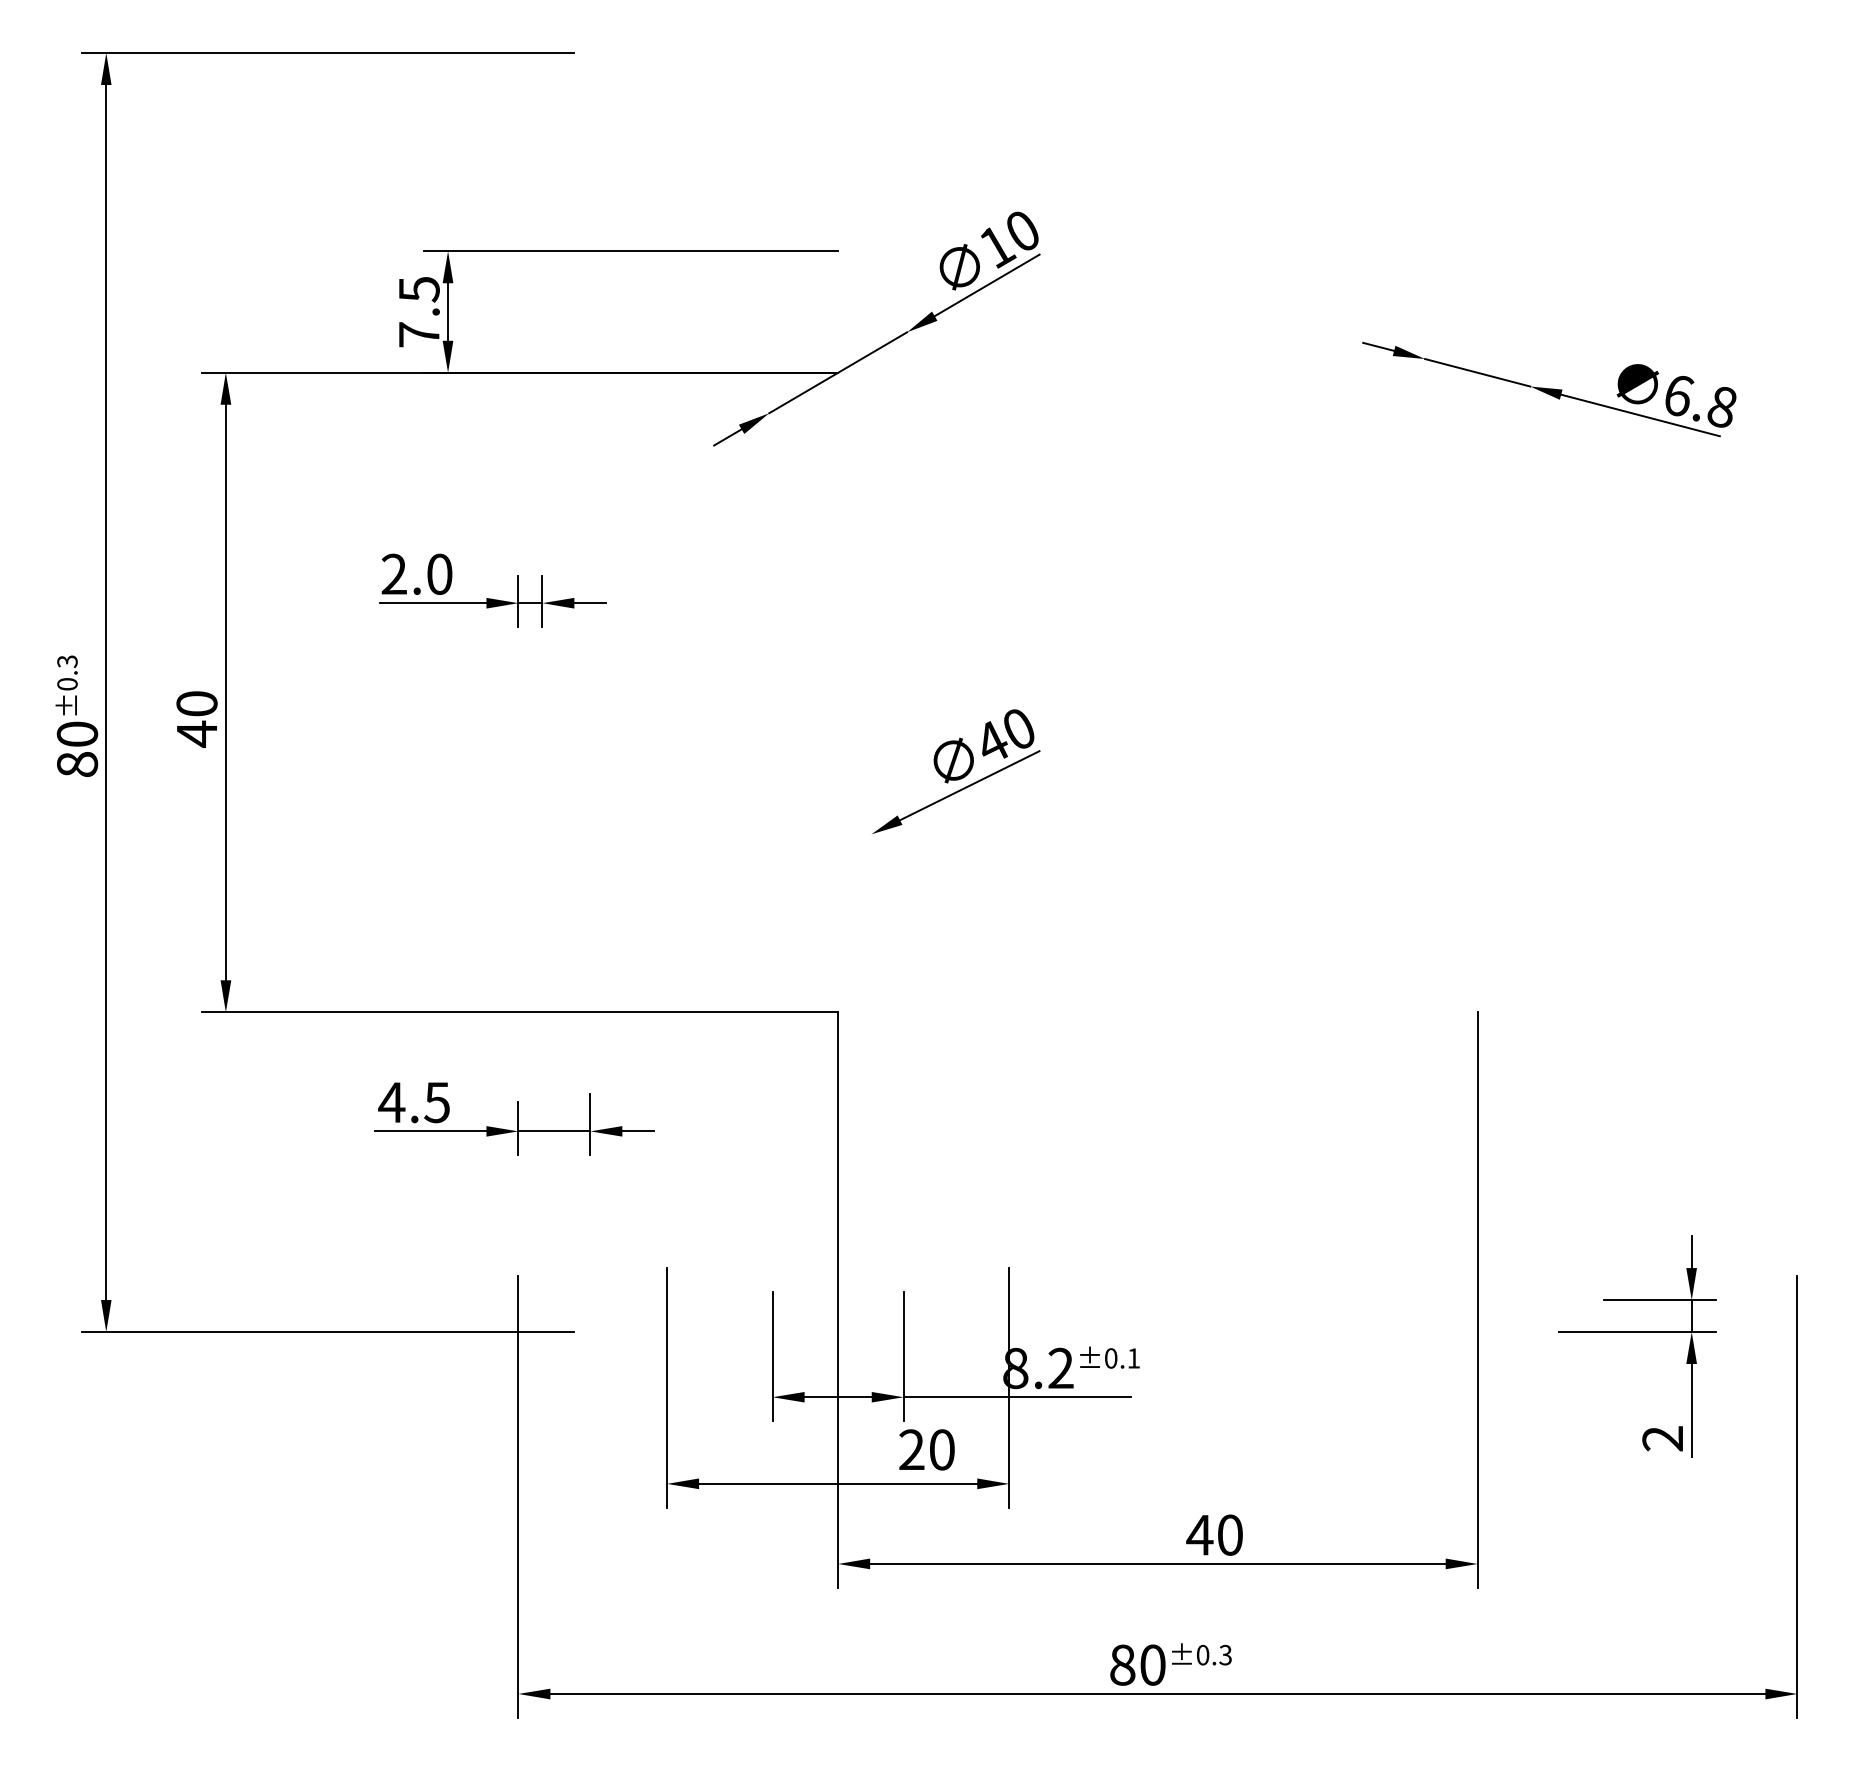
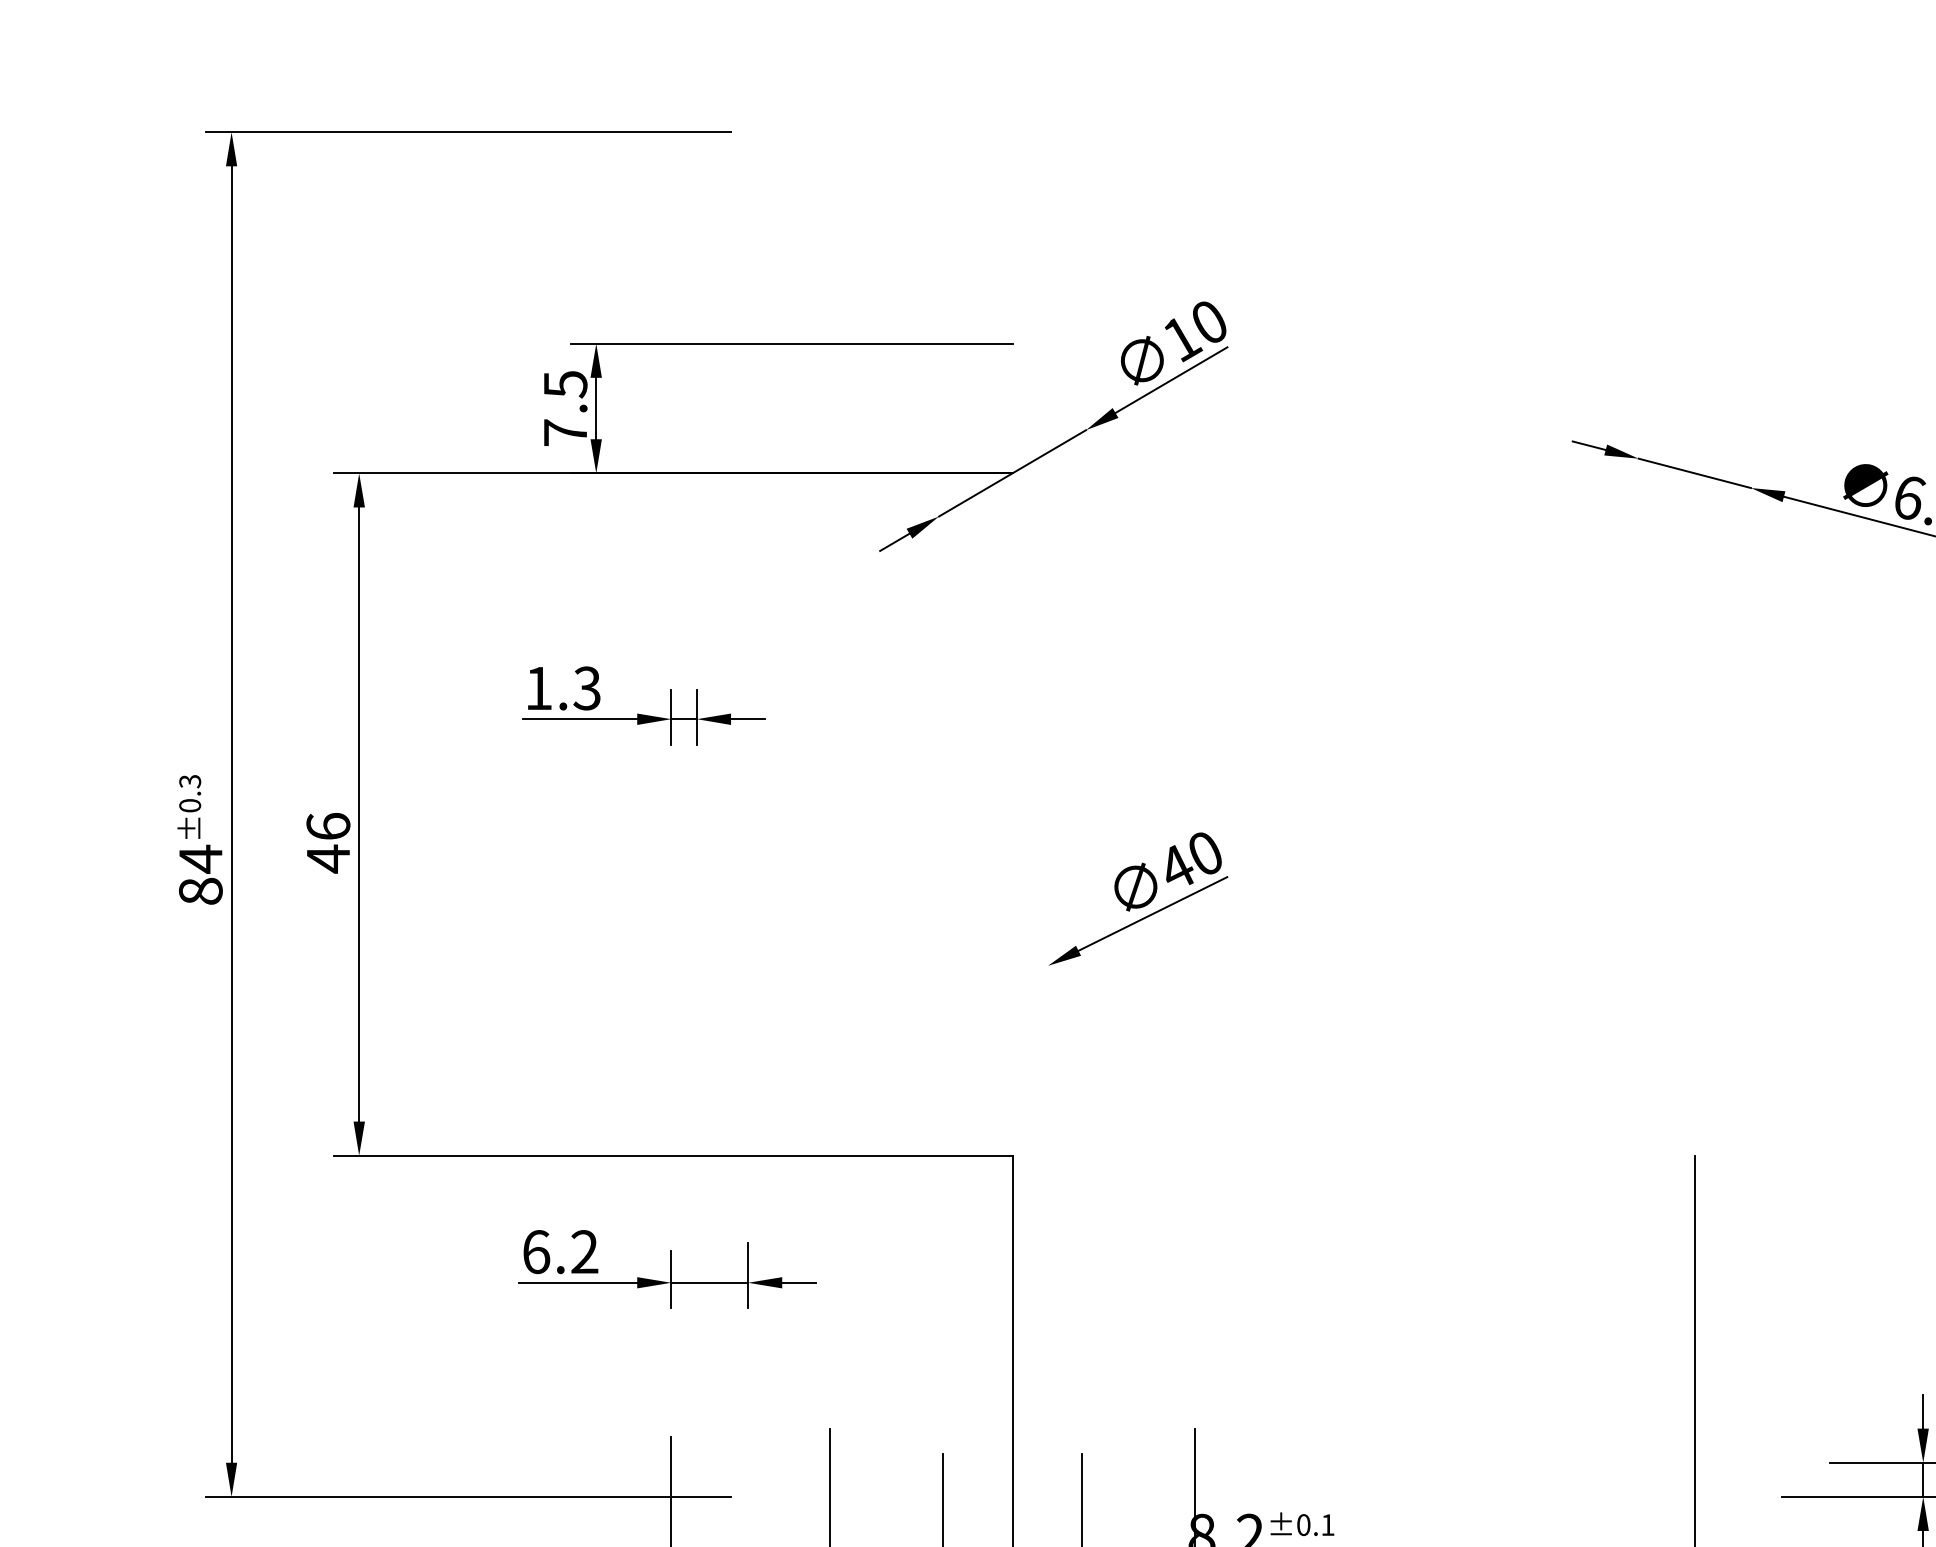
text: (416, 573) -> (562, 687), 2.0 -> 1.3
text: (196, 703) -> (327, 826), 40 -> 46
text: (77, 734) -> (200, 859), 80 -> 84
text: (413, 1102) -> (559, 1251), 4.5 -> 6.2

